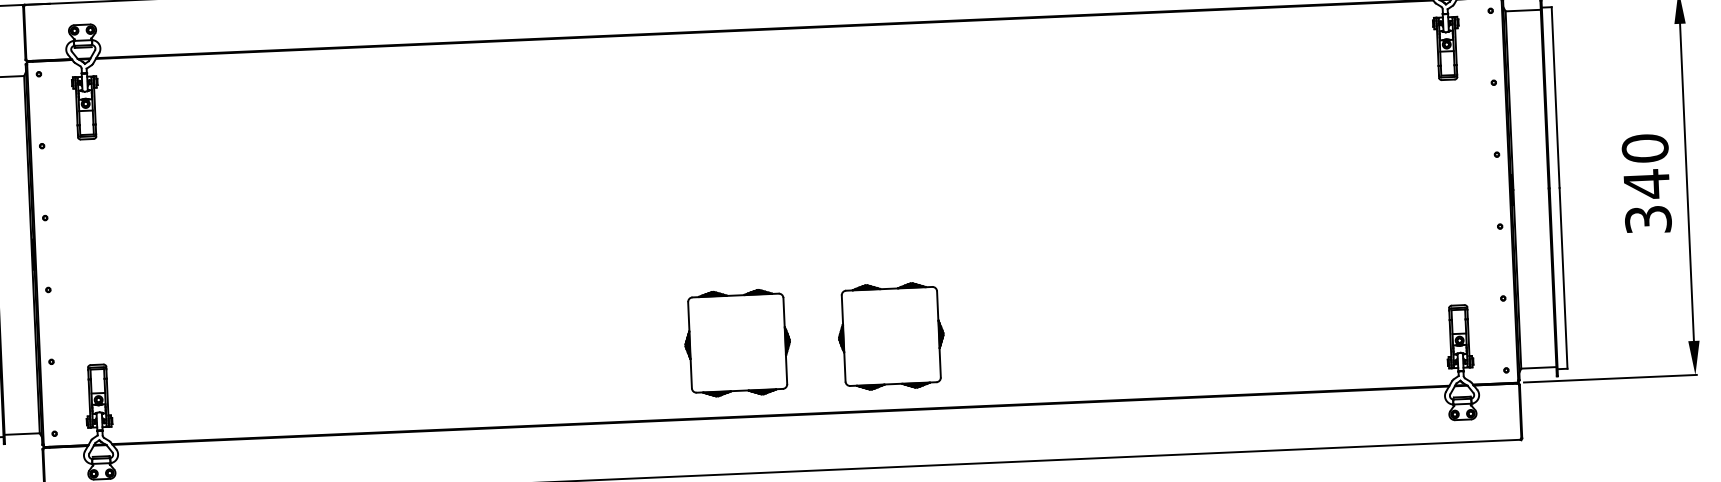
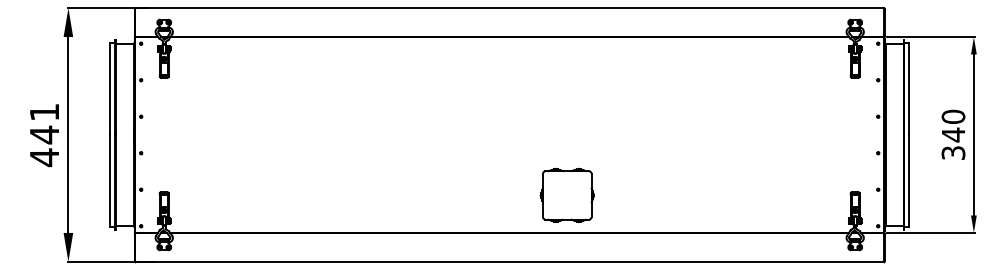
part: (735, 341) -> (488, 194), removed

